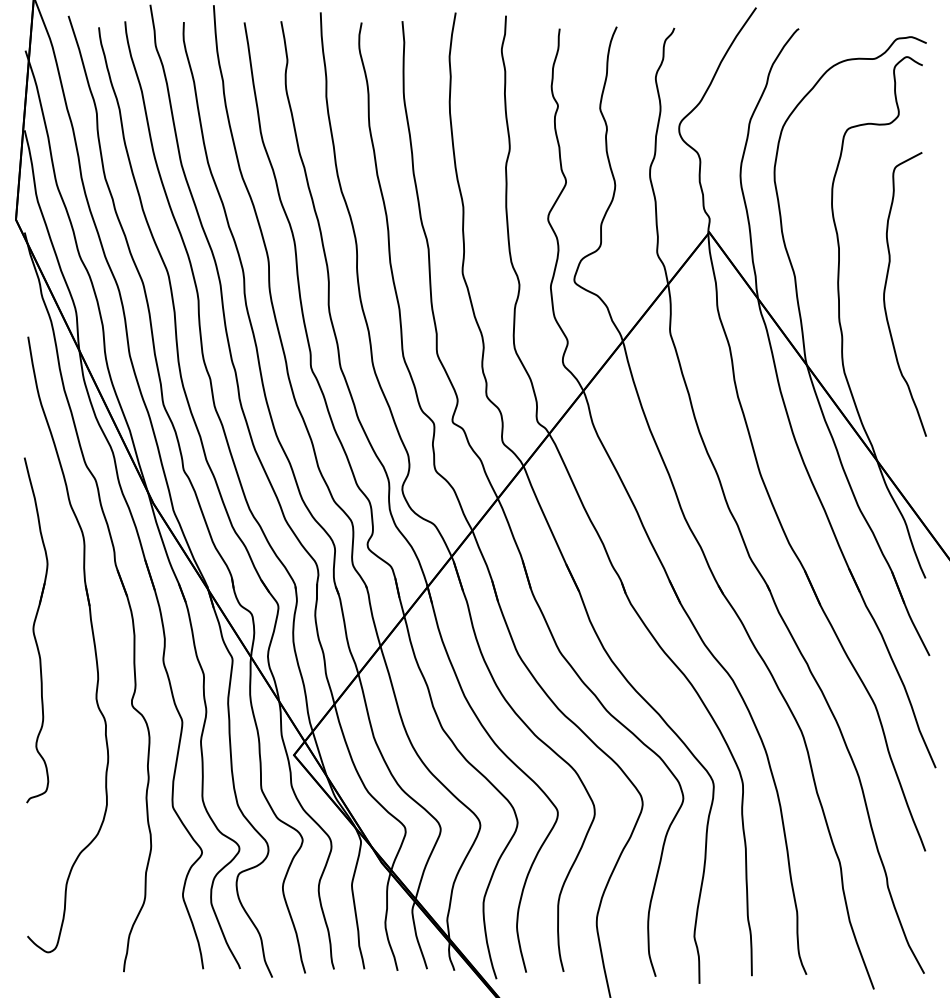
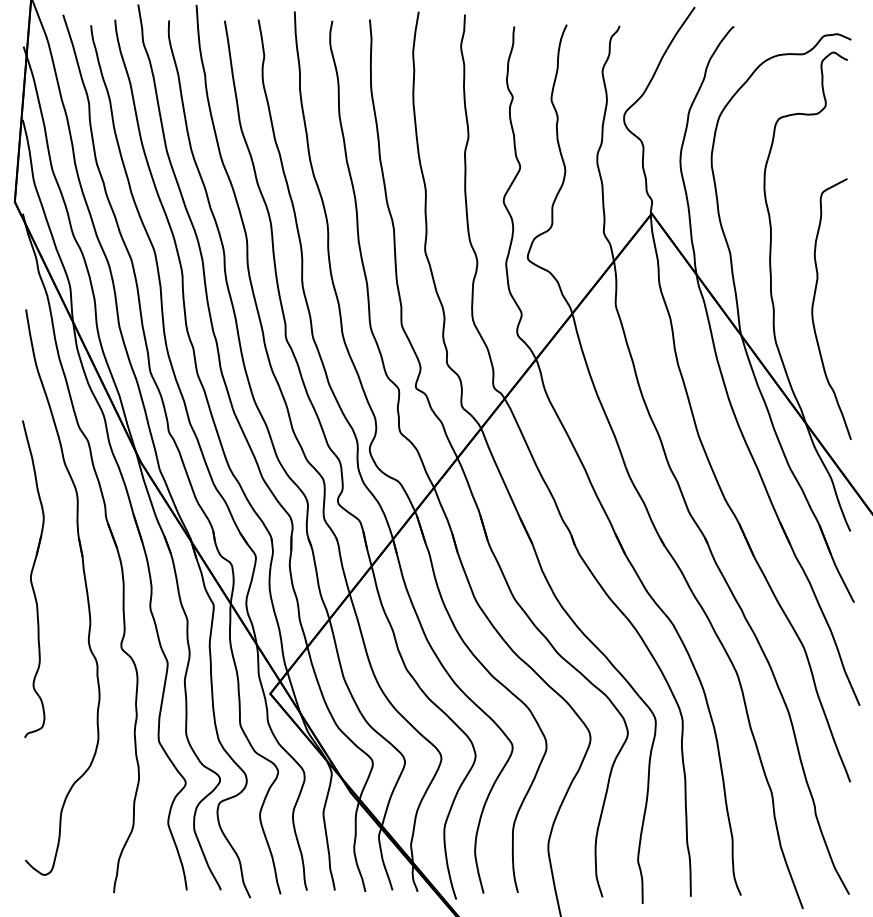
curve: (885, 293) -> (813, 308), moved

